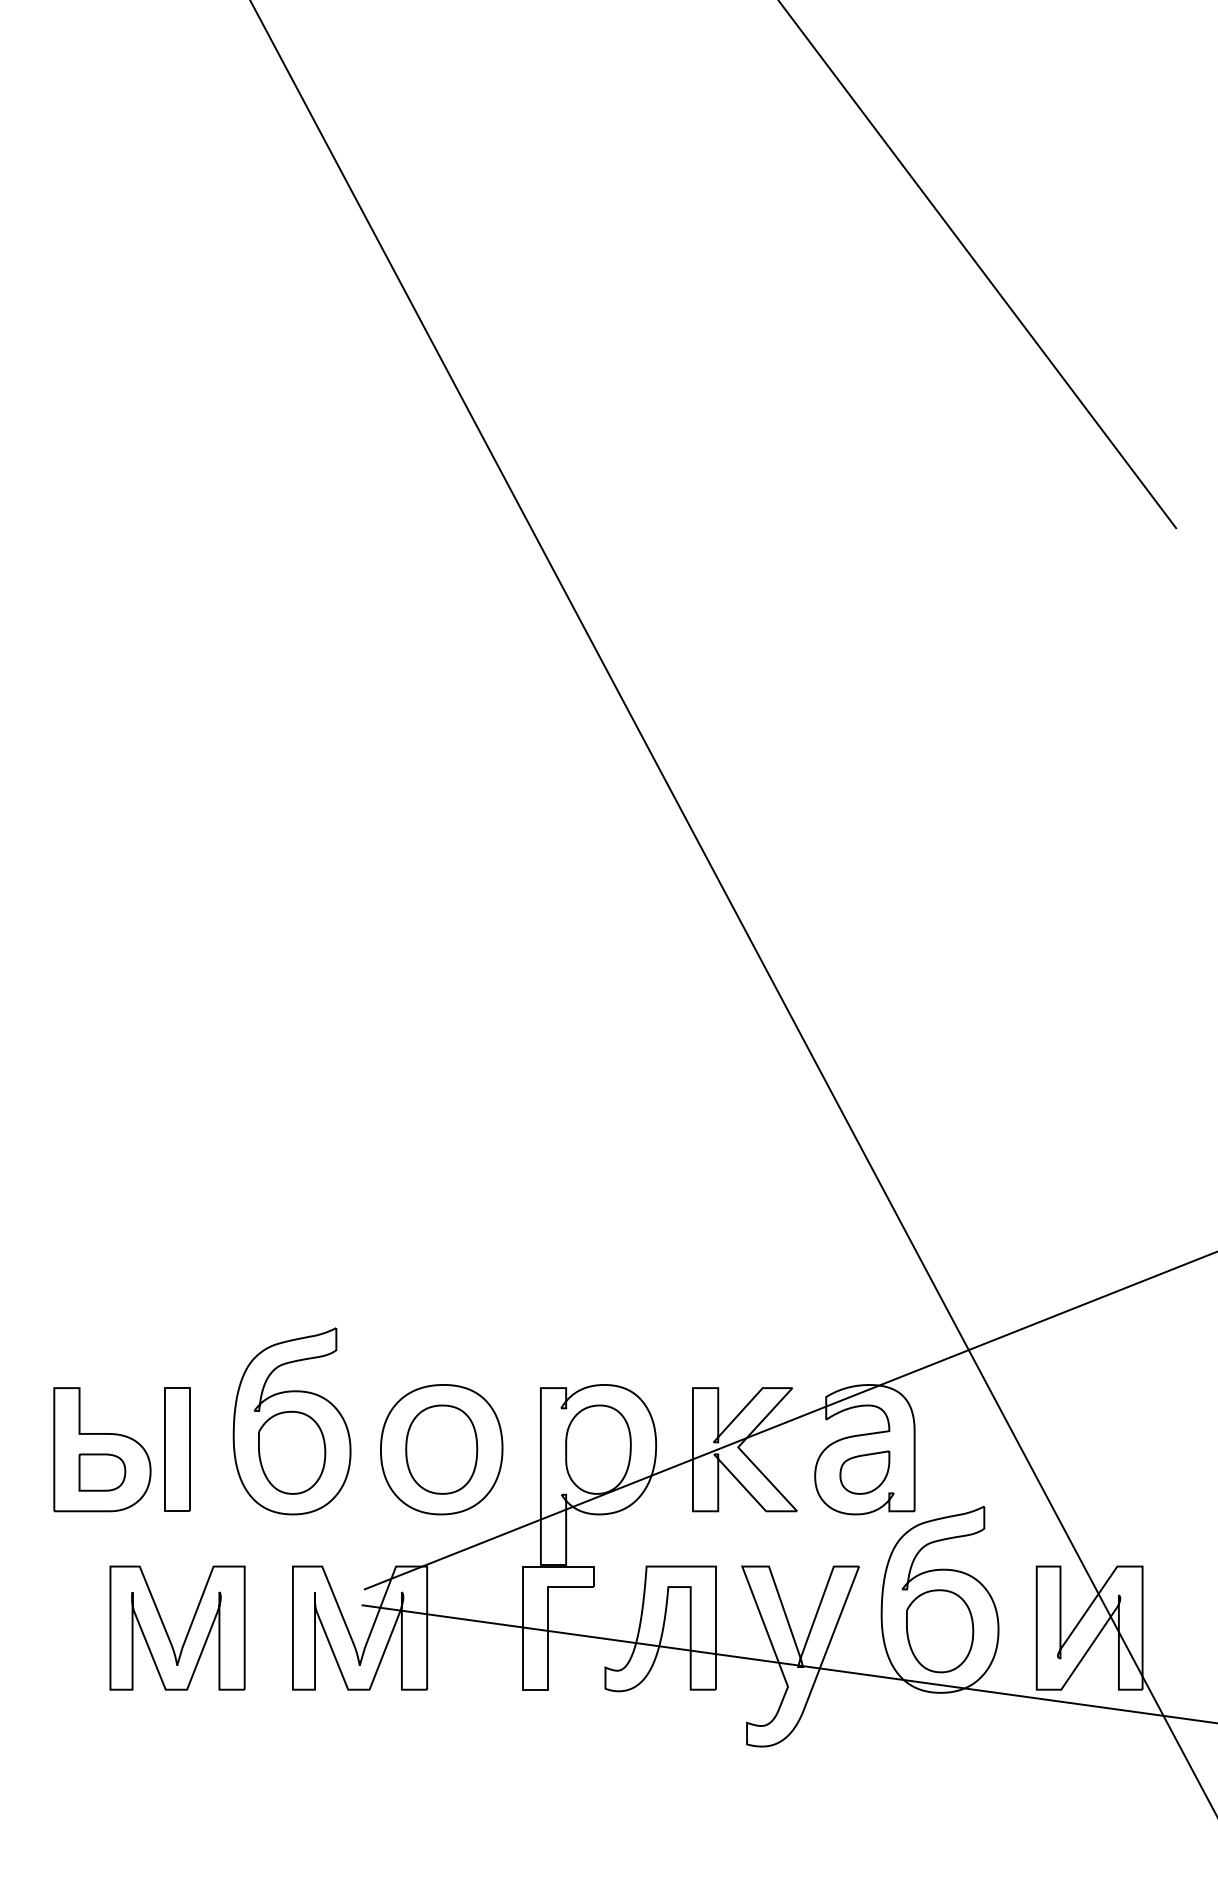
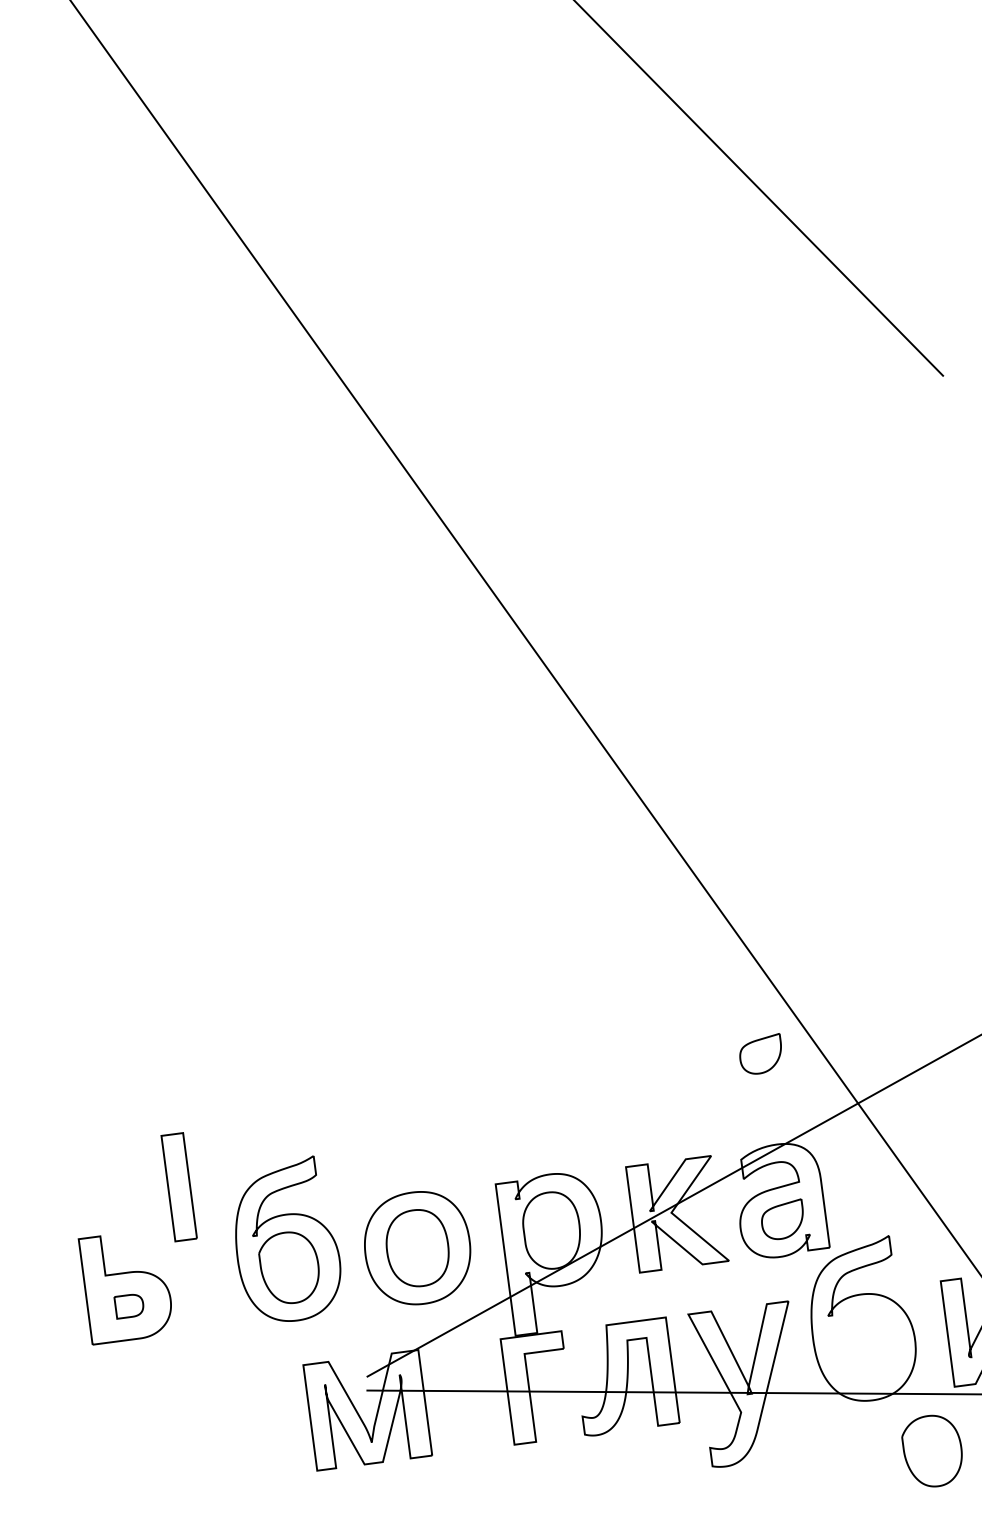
part: (864, 1279) -> (760, 1054), added
part: (177, 1449) -> (179, 1187), moved
part: (102, 1472) -> (129, 1306), size x0.7
part: (167, 1631) -> (203, 1434), removed
part: (940, 1631) -> (933, 1451), moved

